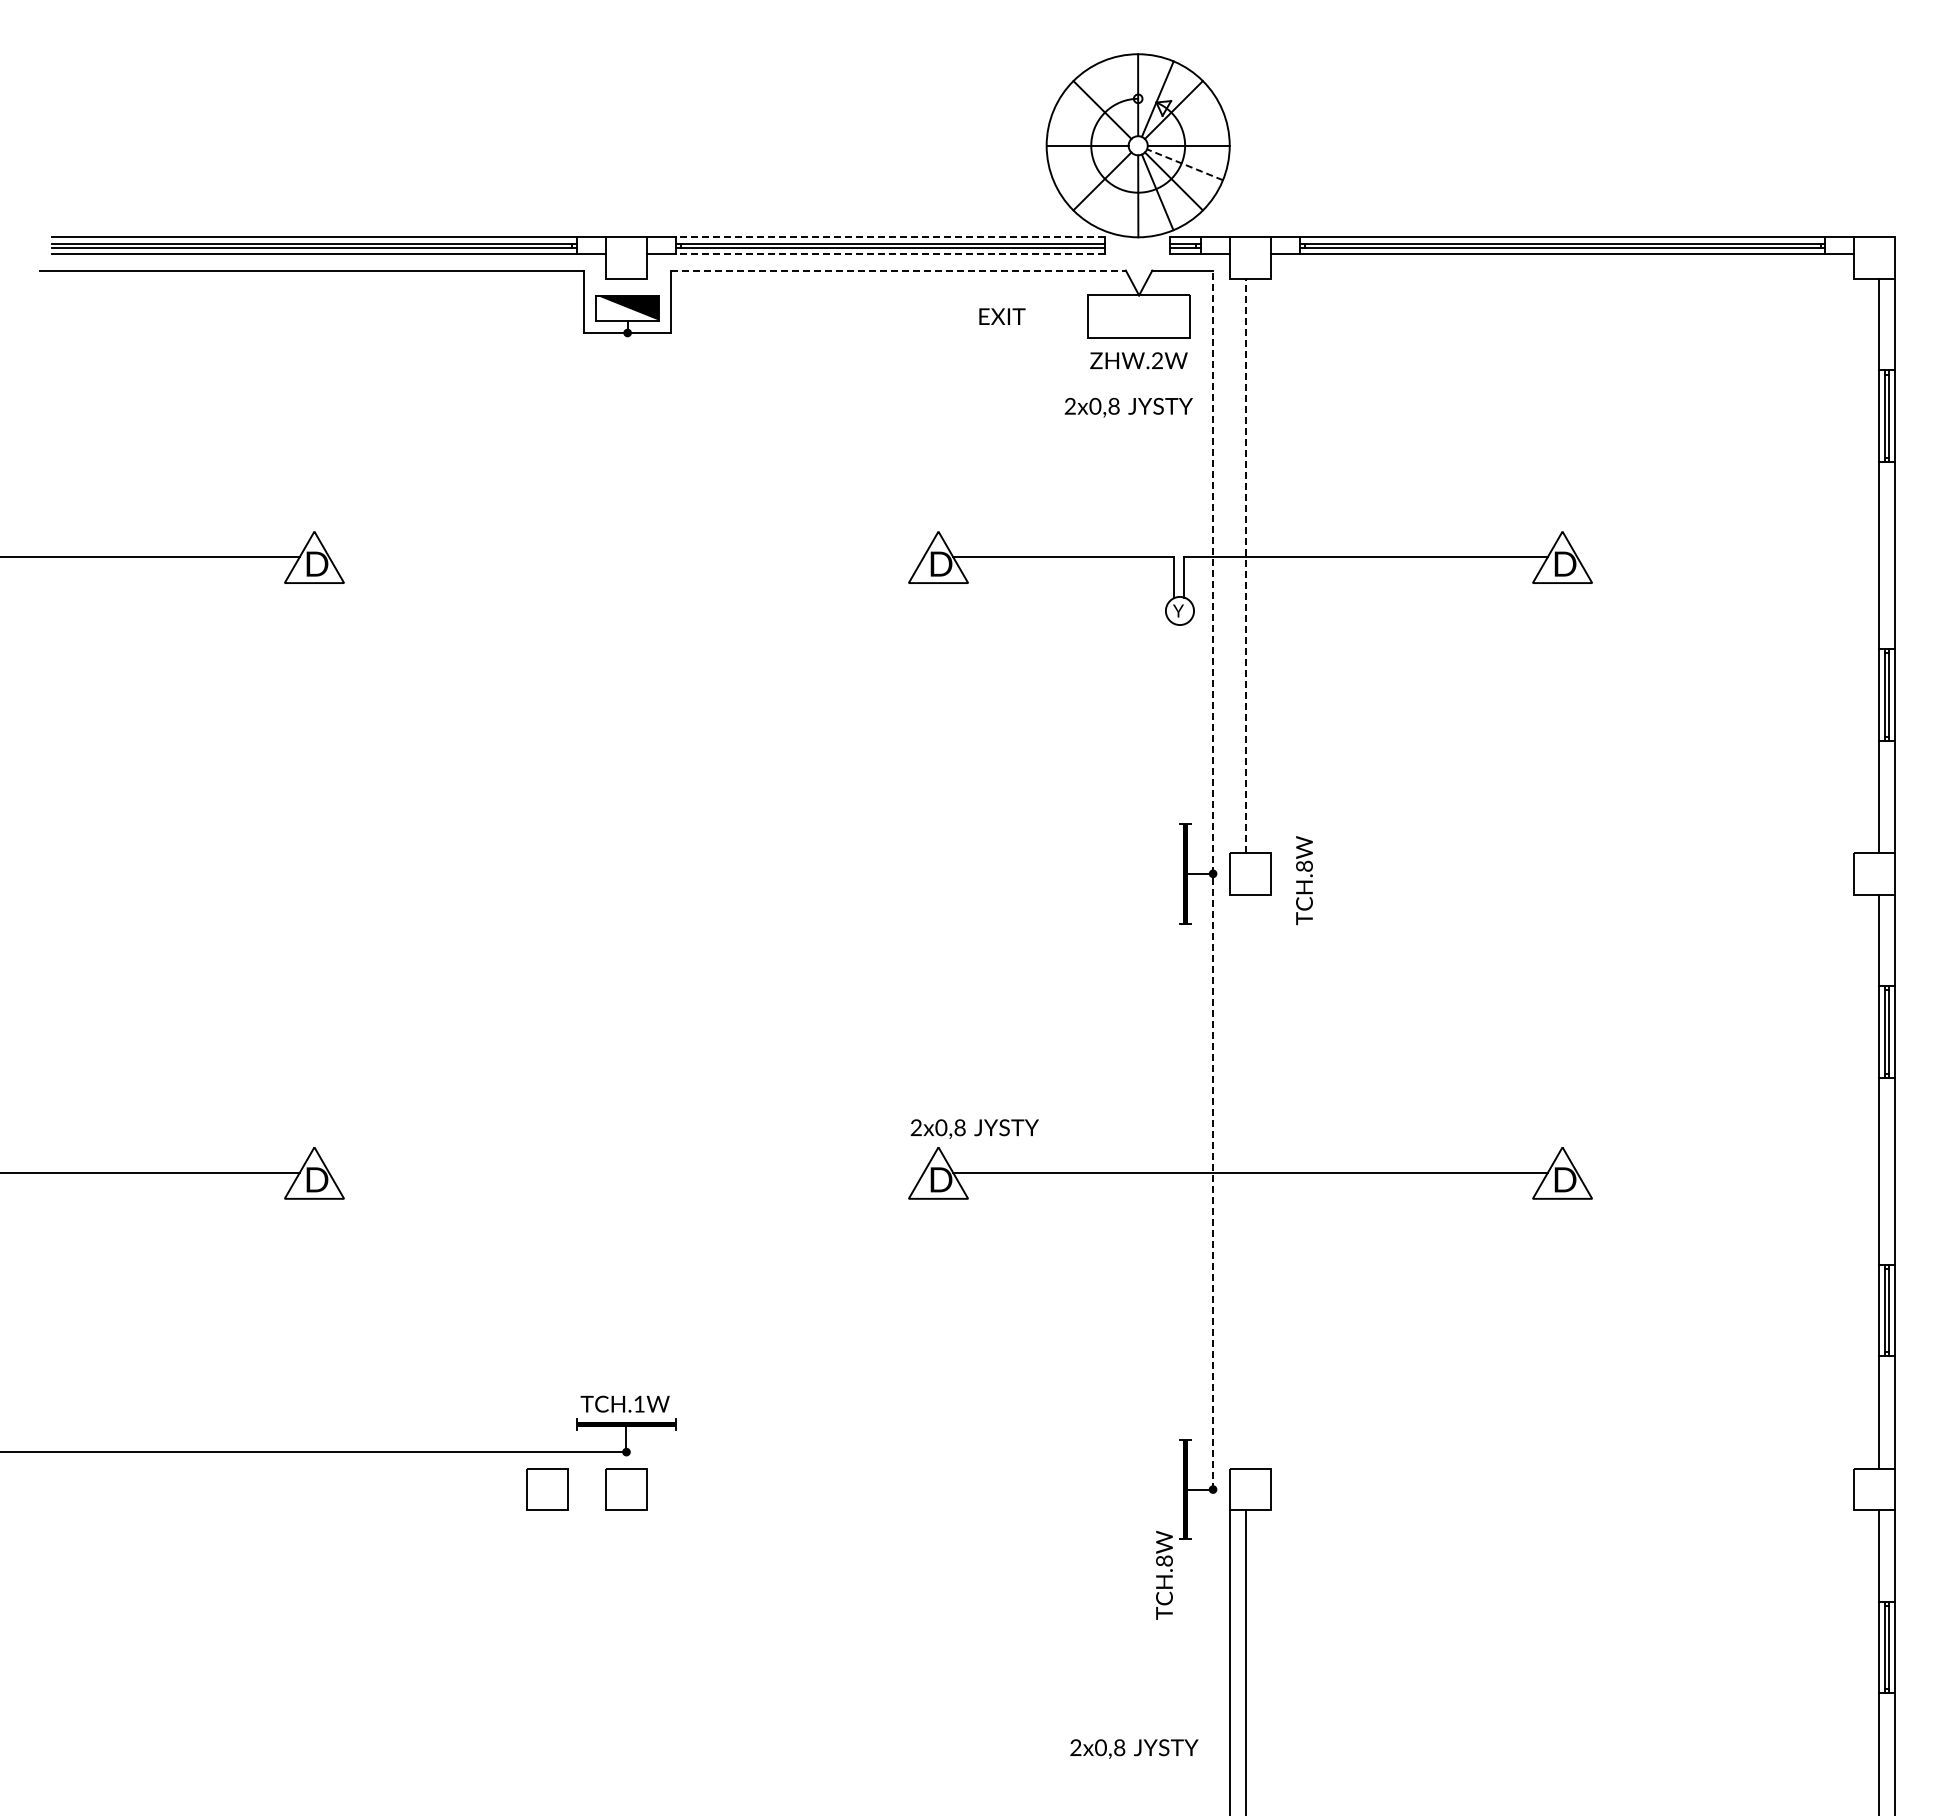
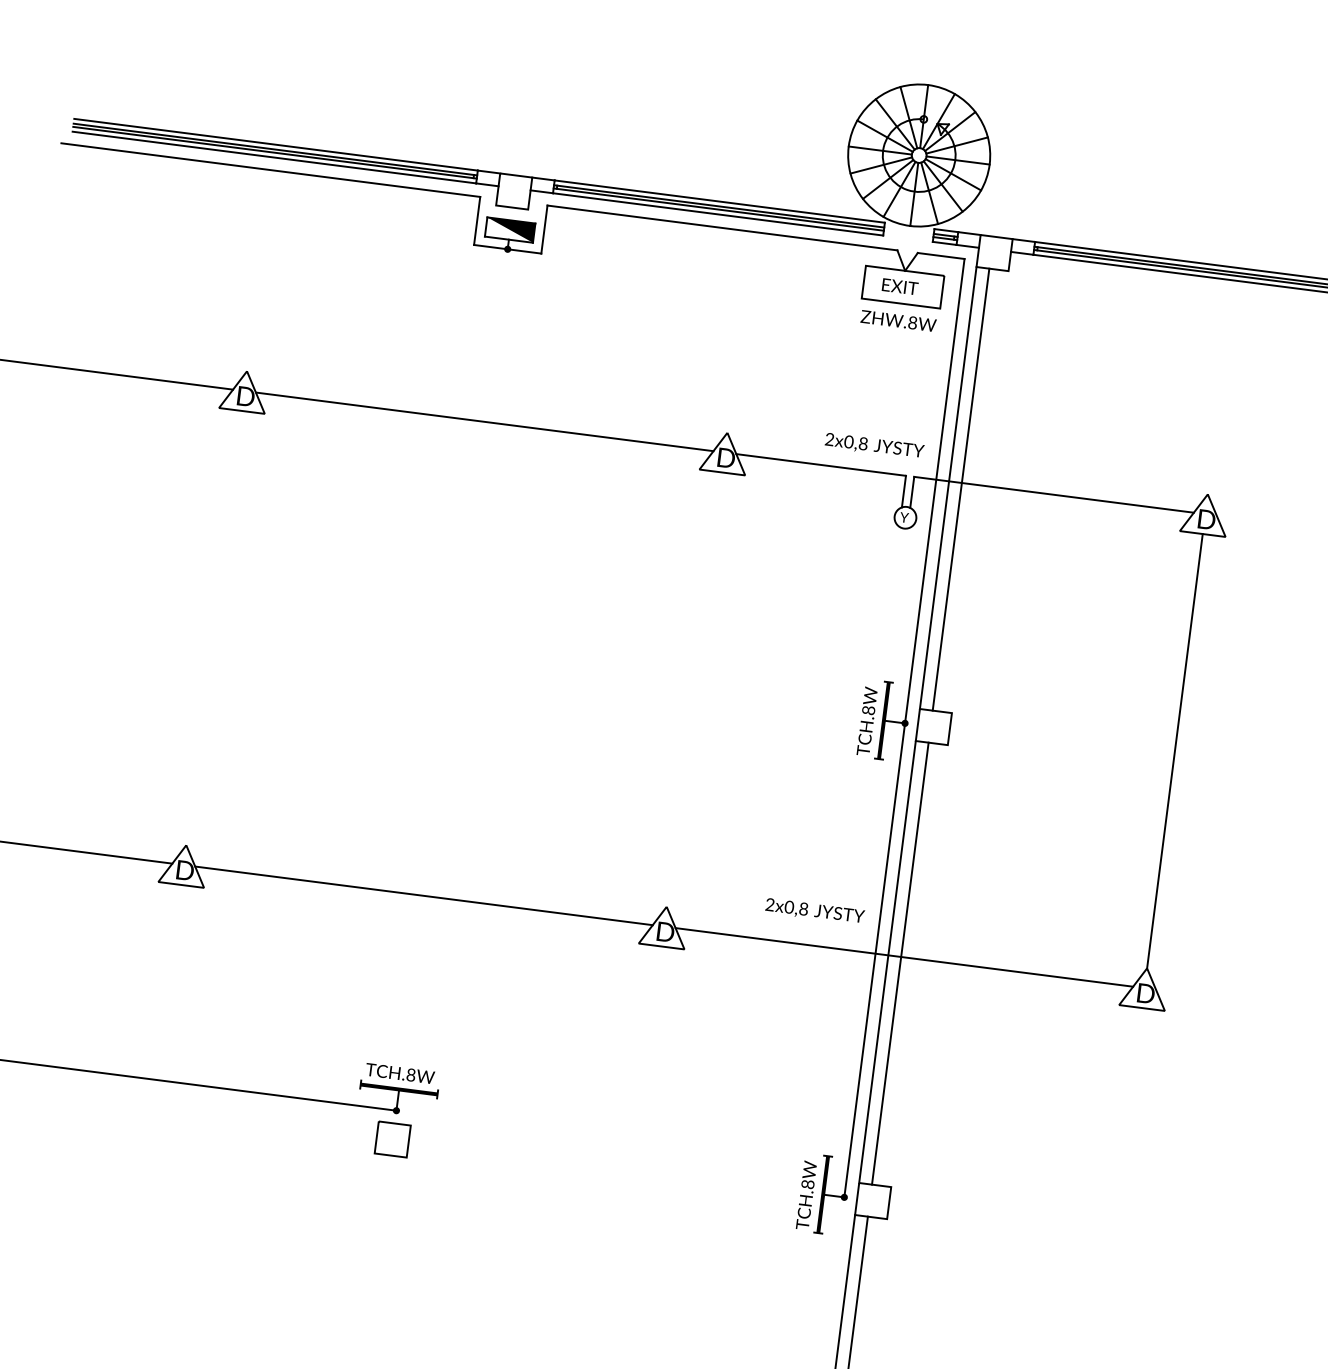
line: (1118, 98) -> (908, 117), added
line: (1091, 126) -> (885, 136), added
line: (1185, 126) -> (957, 145), added
line: (1091, 164) -> (881, 165), added
line: (1185, 164) -> (953, 174), dashed -> solid
line: (1118, 192) -> (899, 189), added
line: (890, 237) -> (719, 201), dashed -> solid
line: (890, 253) -> (717, 214), dashed -> solid
line: (899, 270) -> (723, 228), dashed -> solid
text: (1002, 316) -> (900, 286), moved
text: (1156, 361) -> (912, 323), ZHW.2W -> ZHW.8W
text: (1128, 407) -> (874, 446), moved
line: (626, 557) -> (484, 422), added
line: (1229, 565) -> (948, 487), added
line: (1246, 565) -> (961, 489), dashed -> solid
line: (1562, 865) -> (1174, 751), added
line: (1213, 879) -> (904, 727), dashed -> solid
text: (1304, 880) -> (867, 721), moved
text: (974, 1128) -> (814, 911), moved
line: (626, 1173) -> (423, 896), added
line: (1229, 1181) -> (887, 961), added
line: (1246, 1181) -> (900, 963), added
text: (639, 1403) -> (411, 1074), TCH.1W -> TCH.8W
part: (547, 1489) -> (331, 1131), removed
text: (1164, 1574) -> (806, 1194), moved

